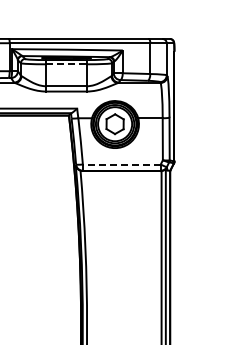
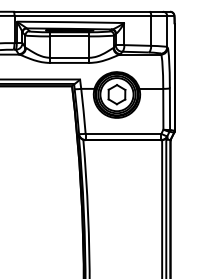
line: (67, 64) -> (70, 36), dashed -> solid
line: (121, 164) -> (123, 133), dashed -> solid

